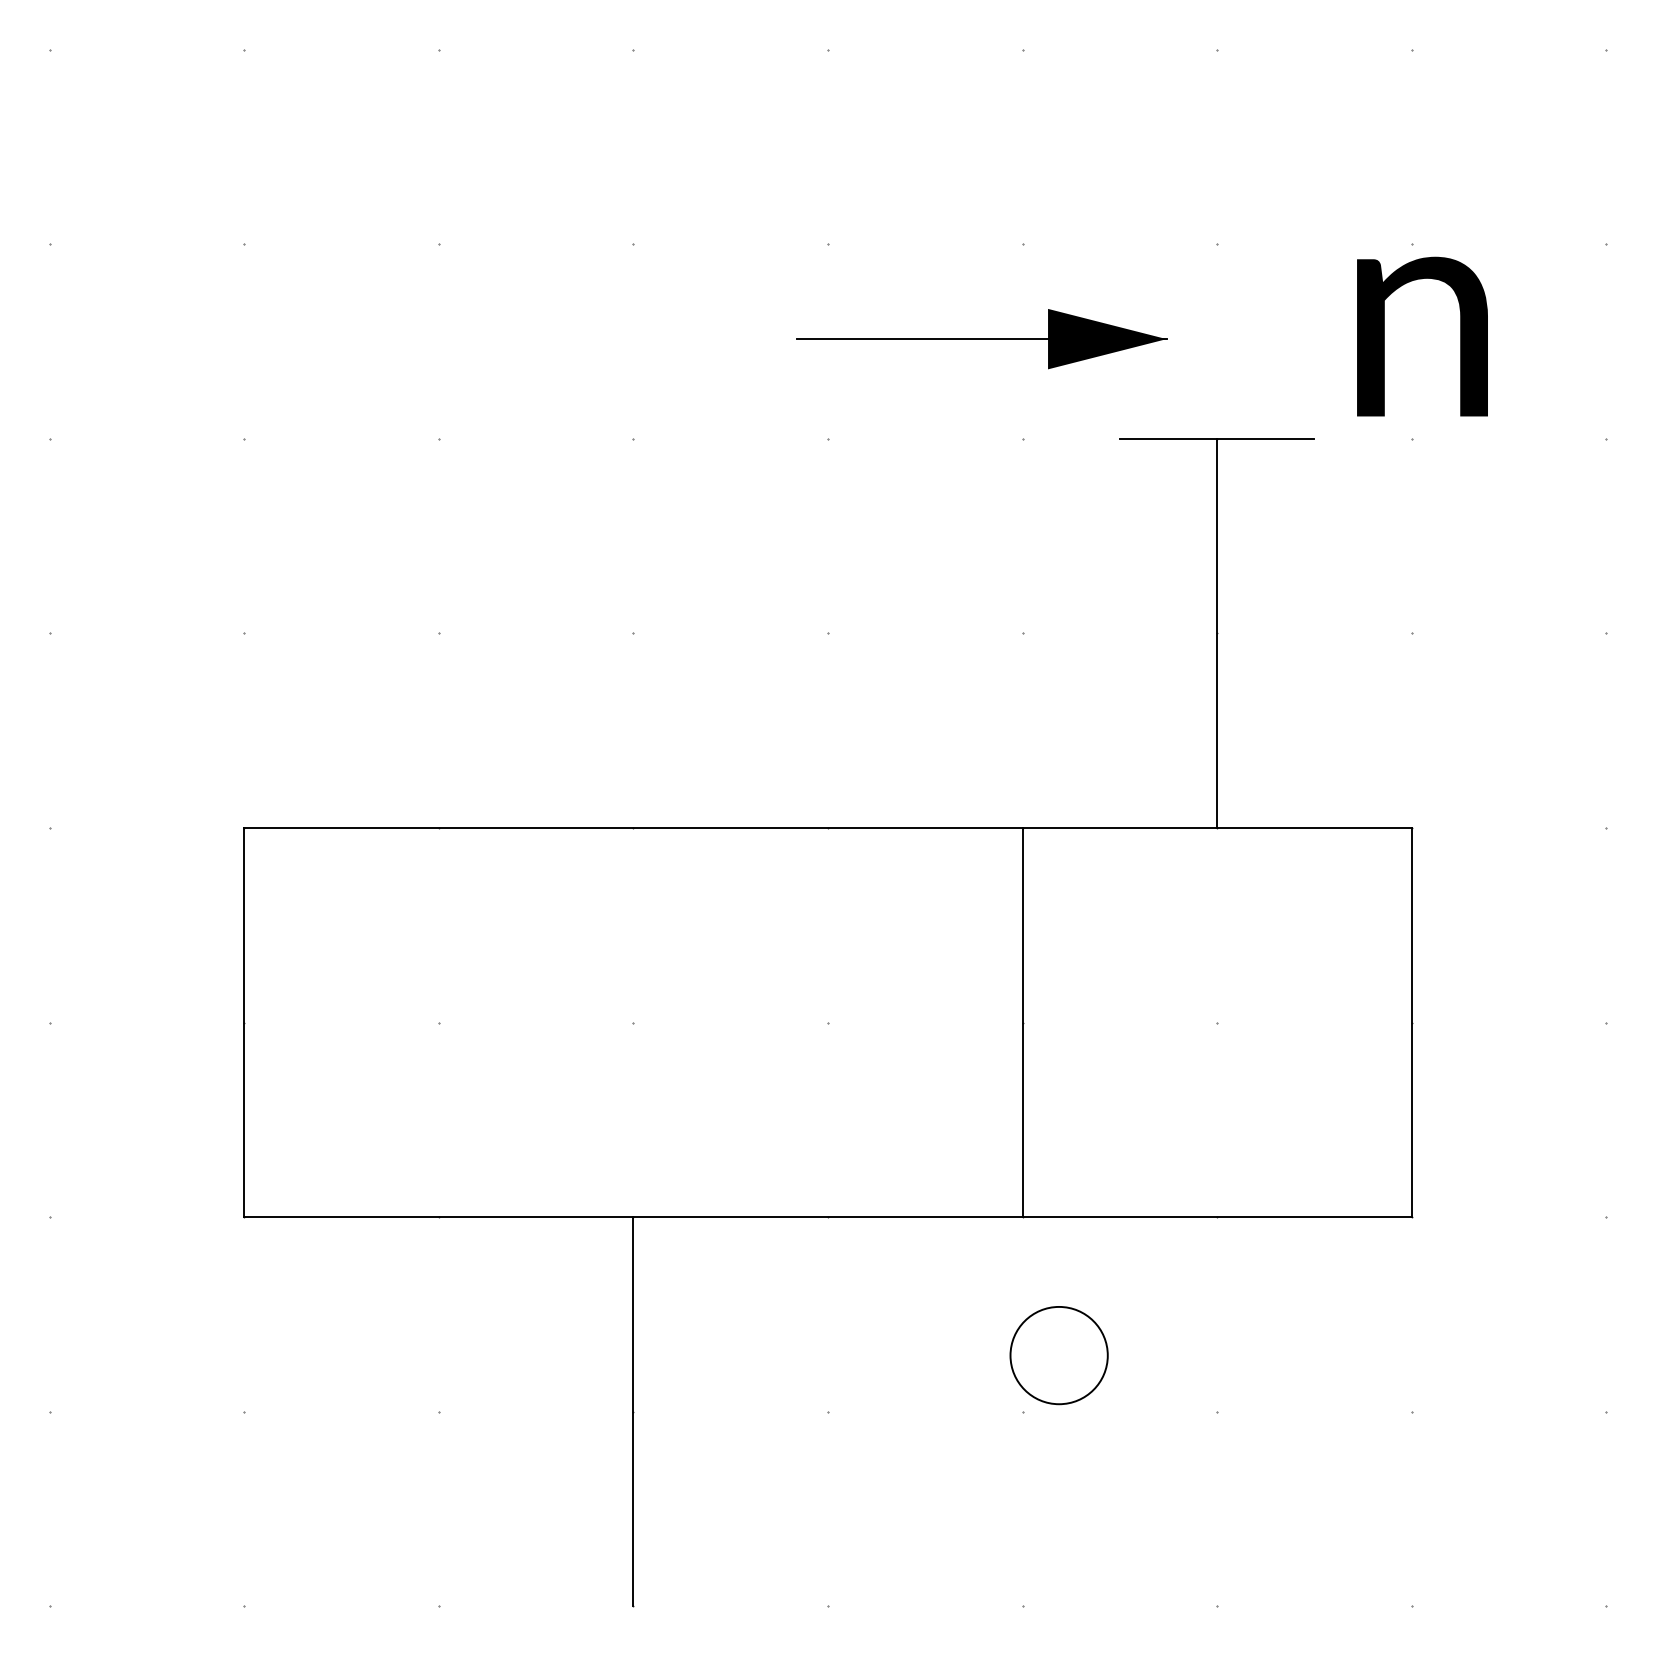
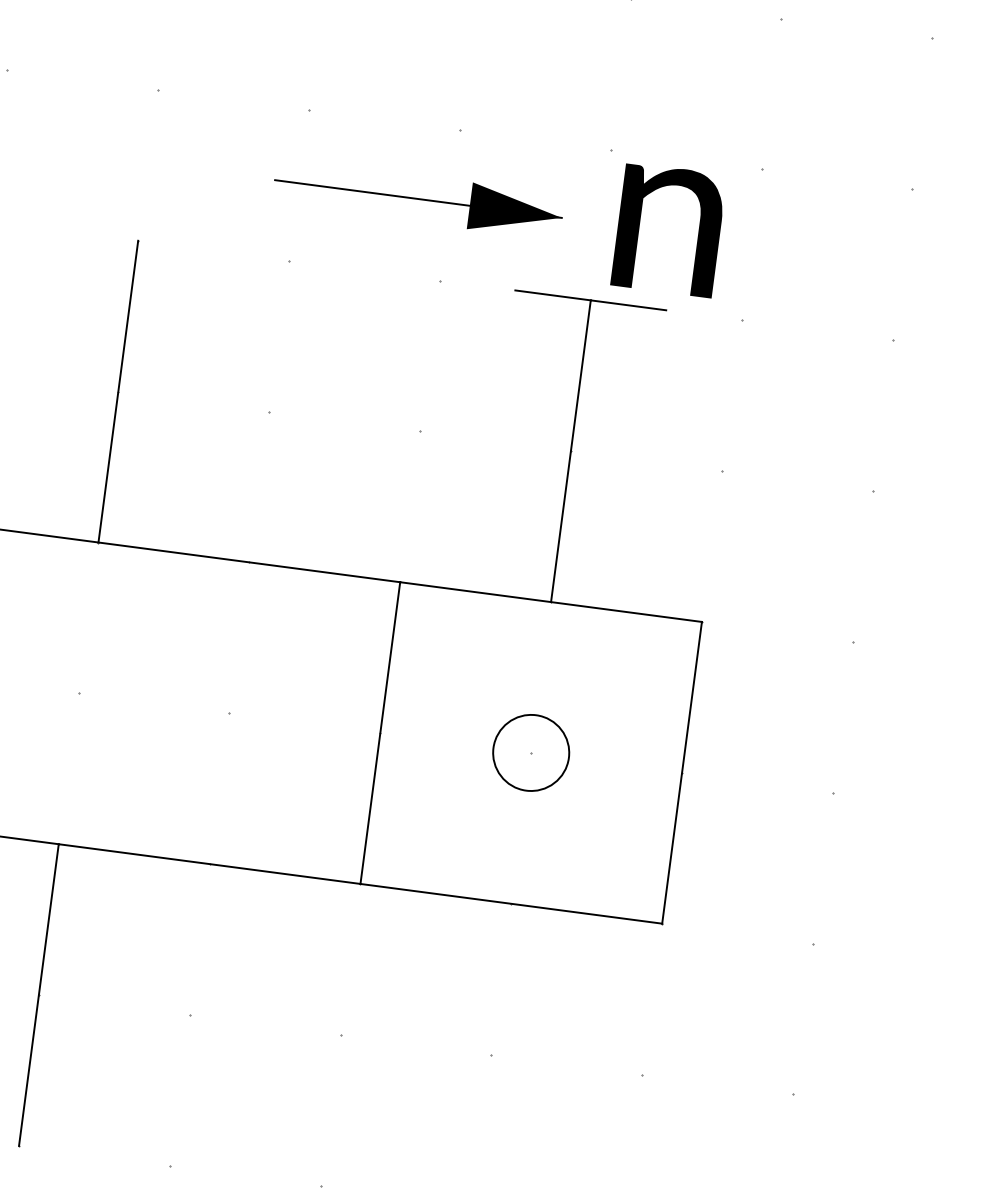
text: (1422, 336) -> (668, 229), moved
line: (633, 633) -> (118, 391), added
circle: (1058, 1355) -> (530, 752), moved

